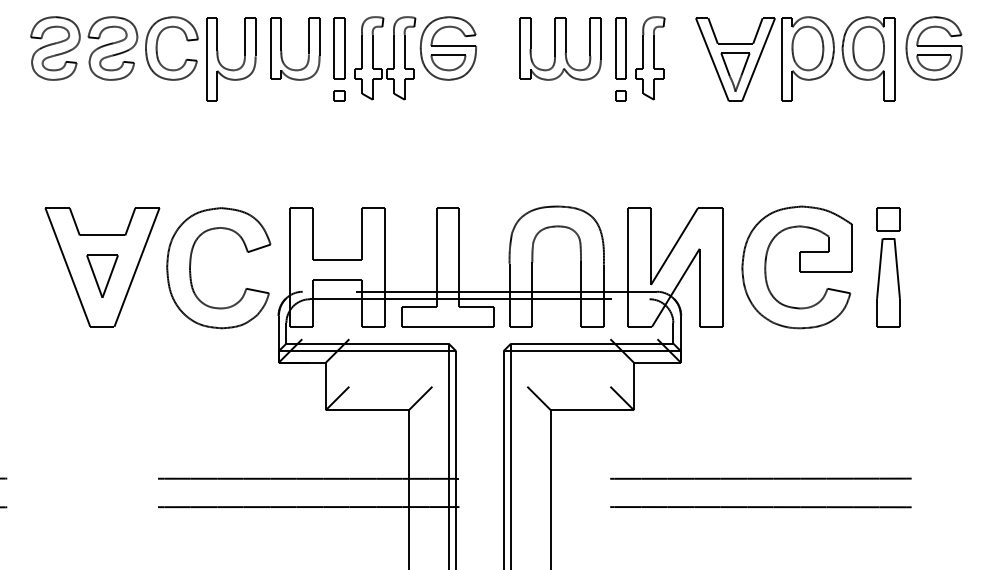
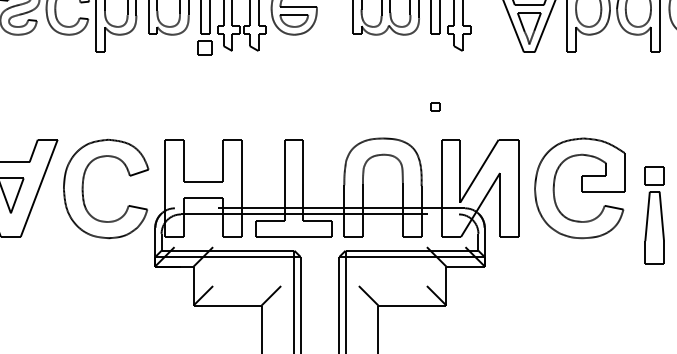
part: (339, 95) -> (205, 47), size x1.6
part: (620, 95) -> (435, 106), moved
part: (888, 267) -> (654, 215), moved

